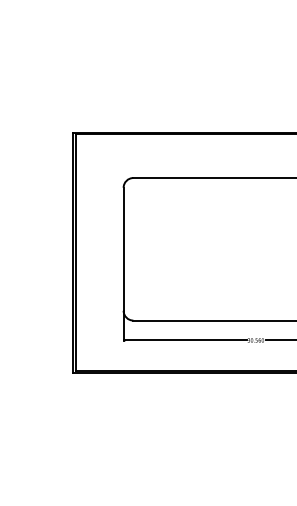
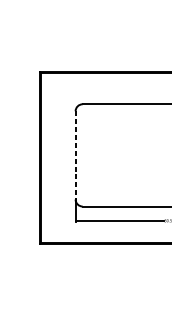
line: (123, 249) -> (75, 155), solid -> dashed

